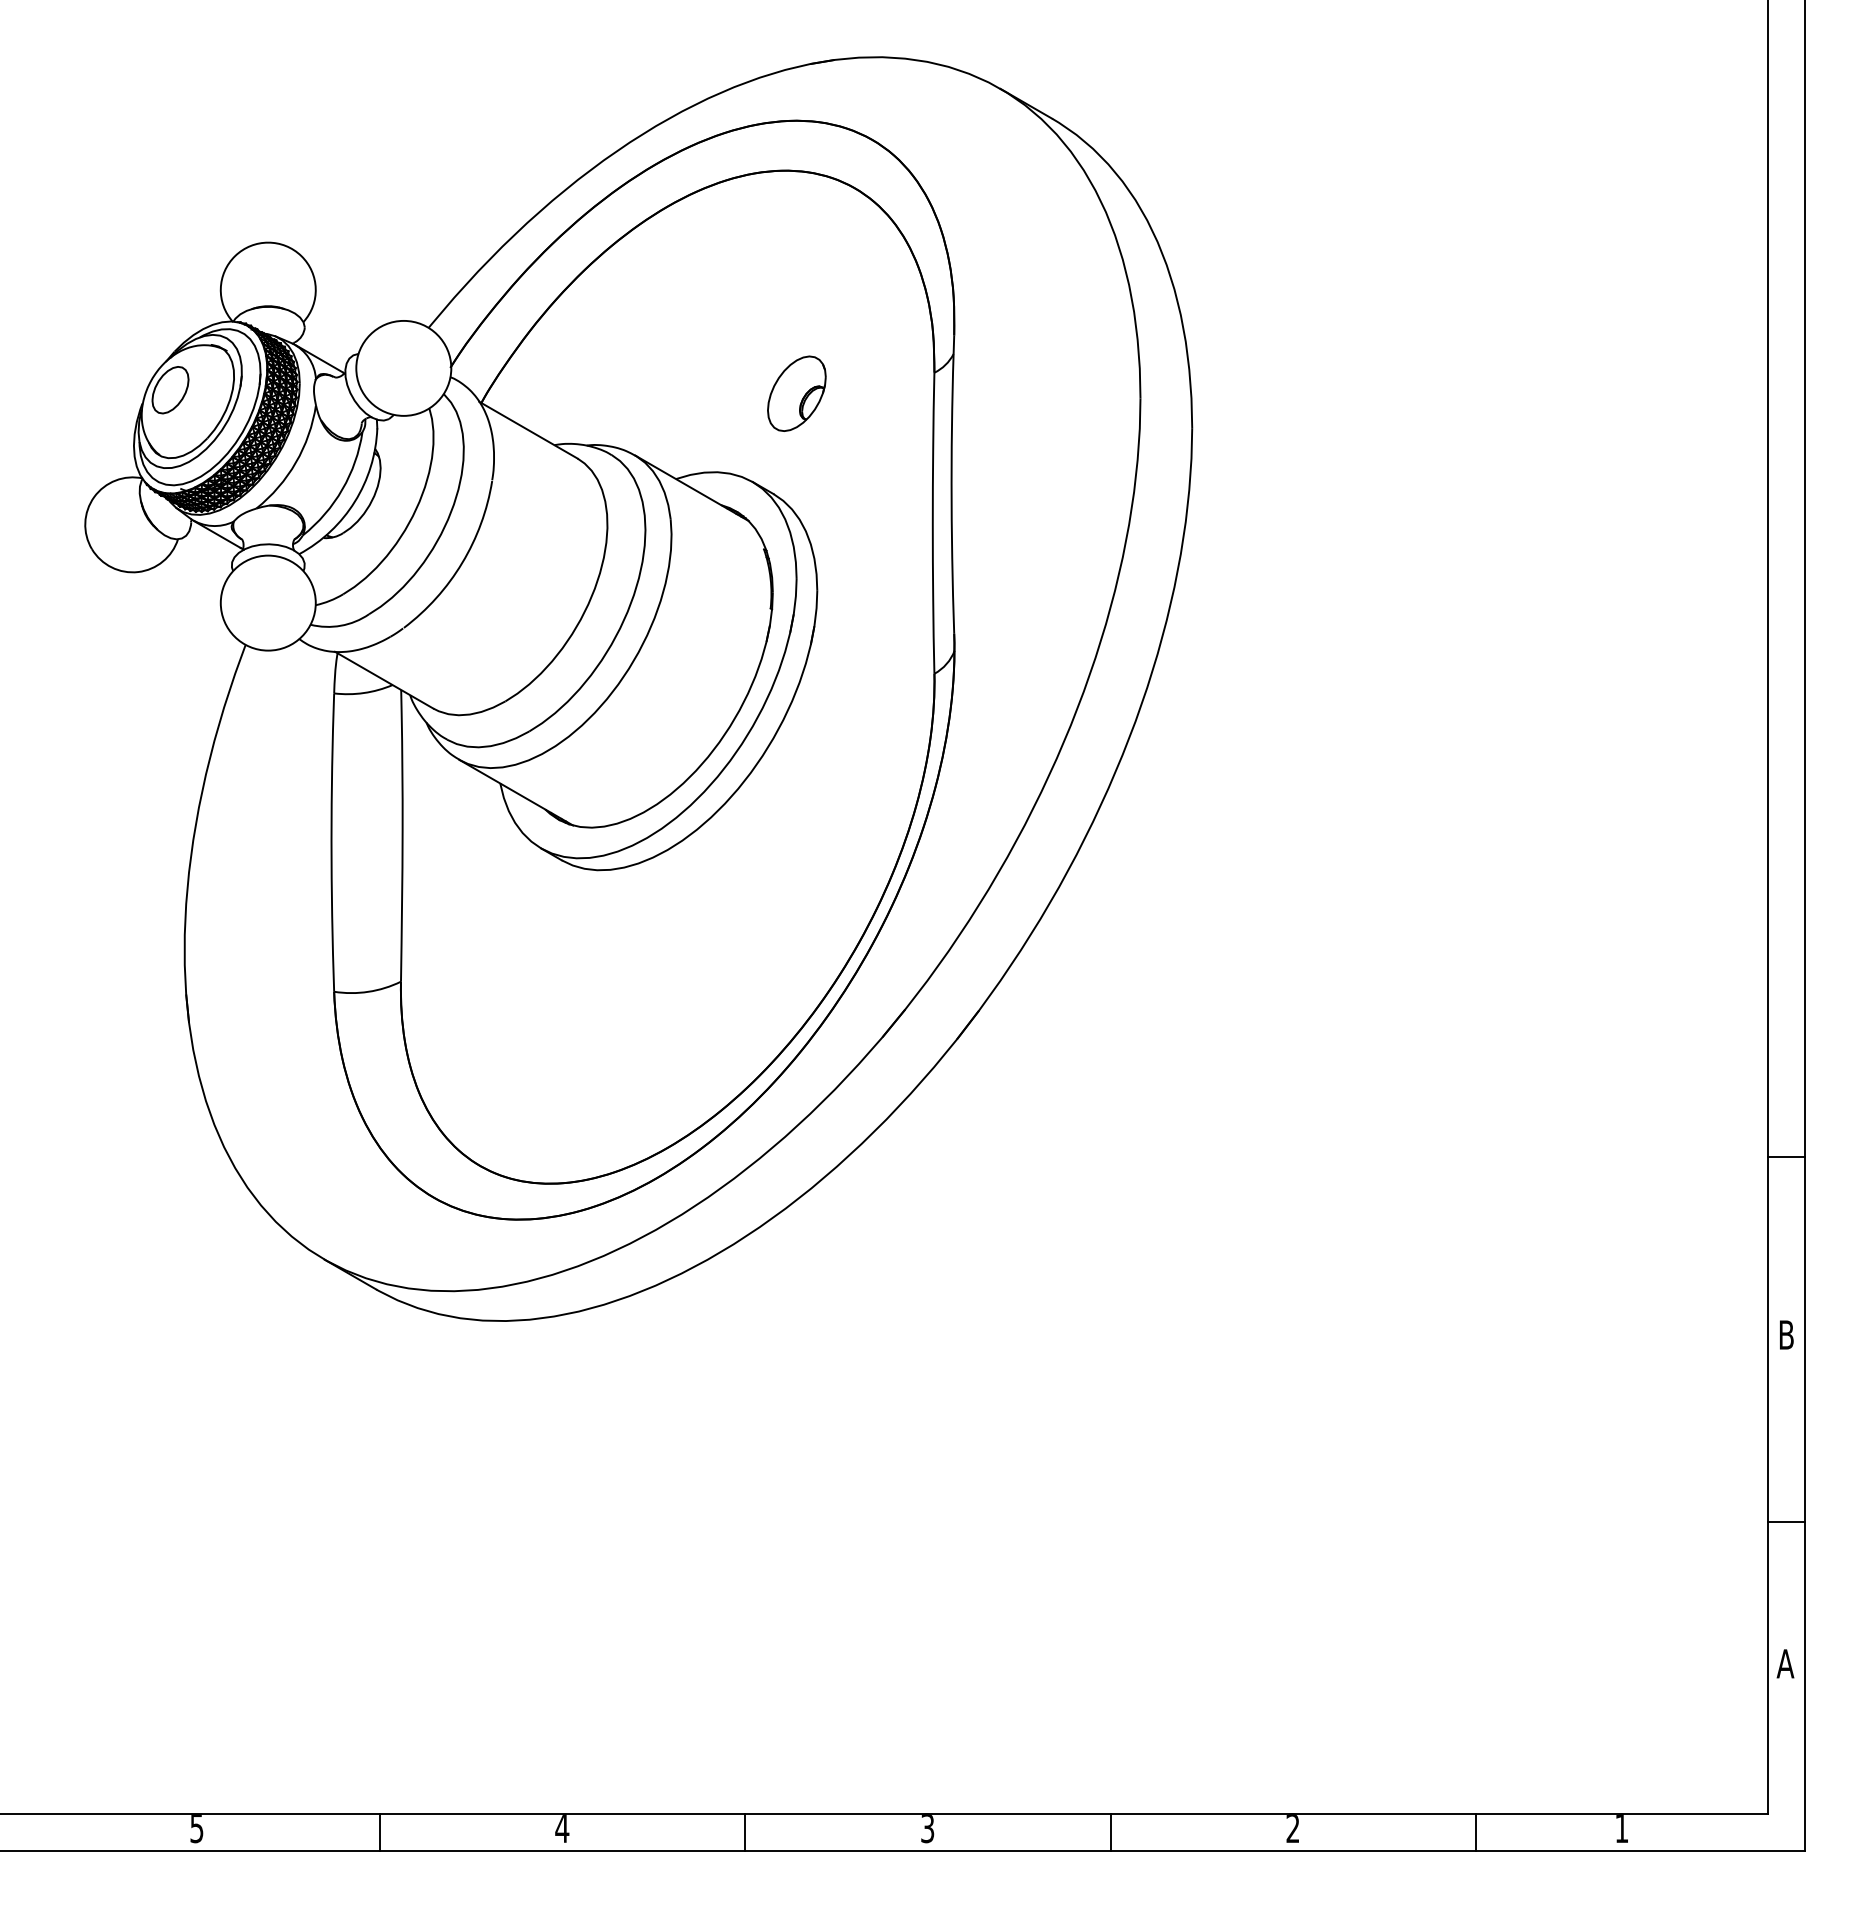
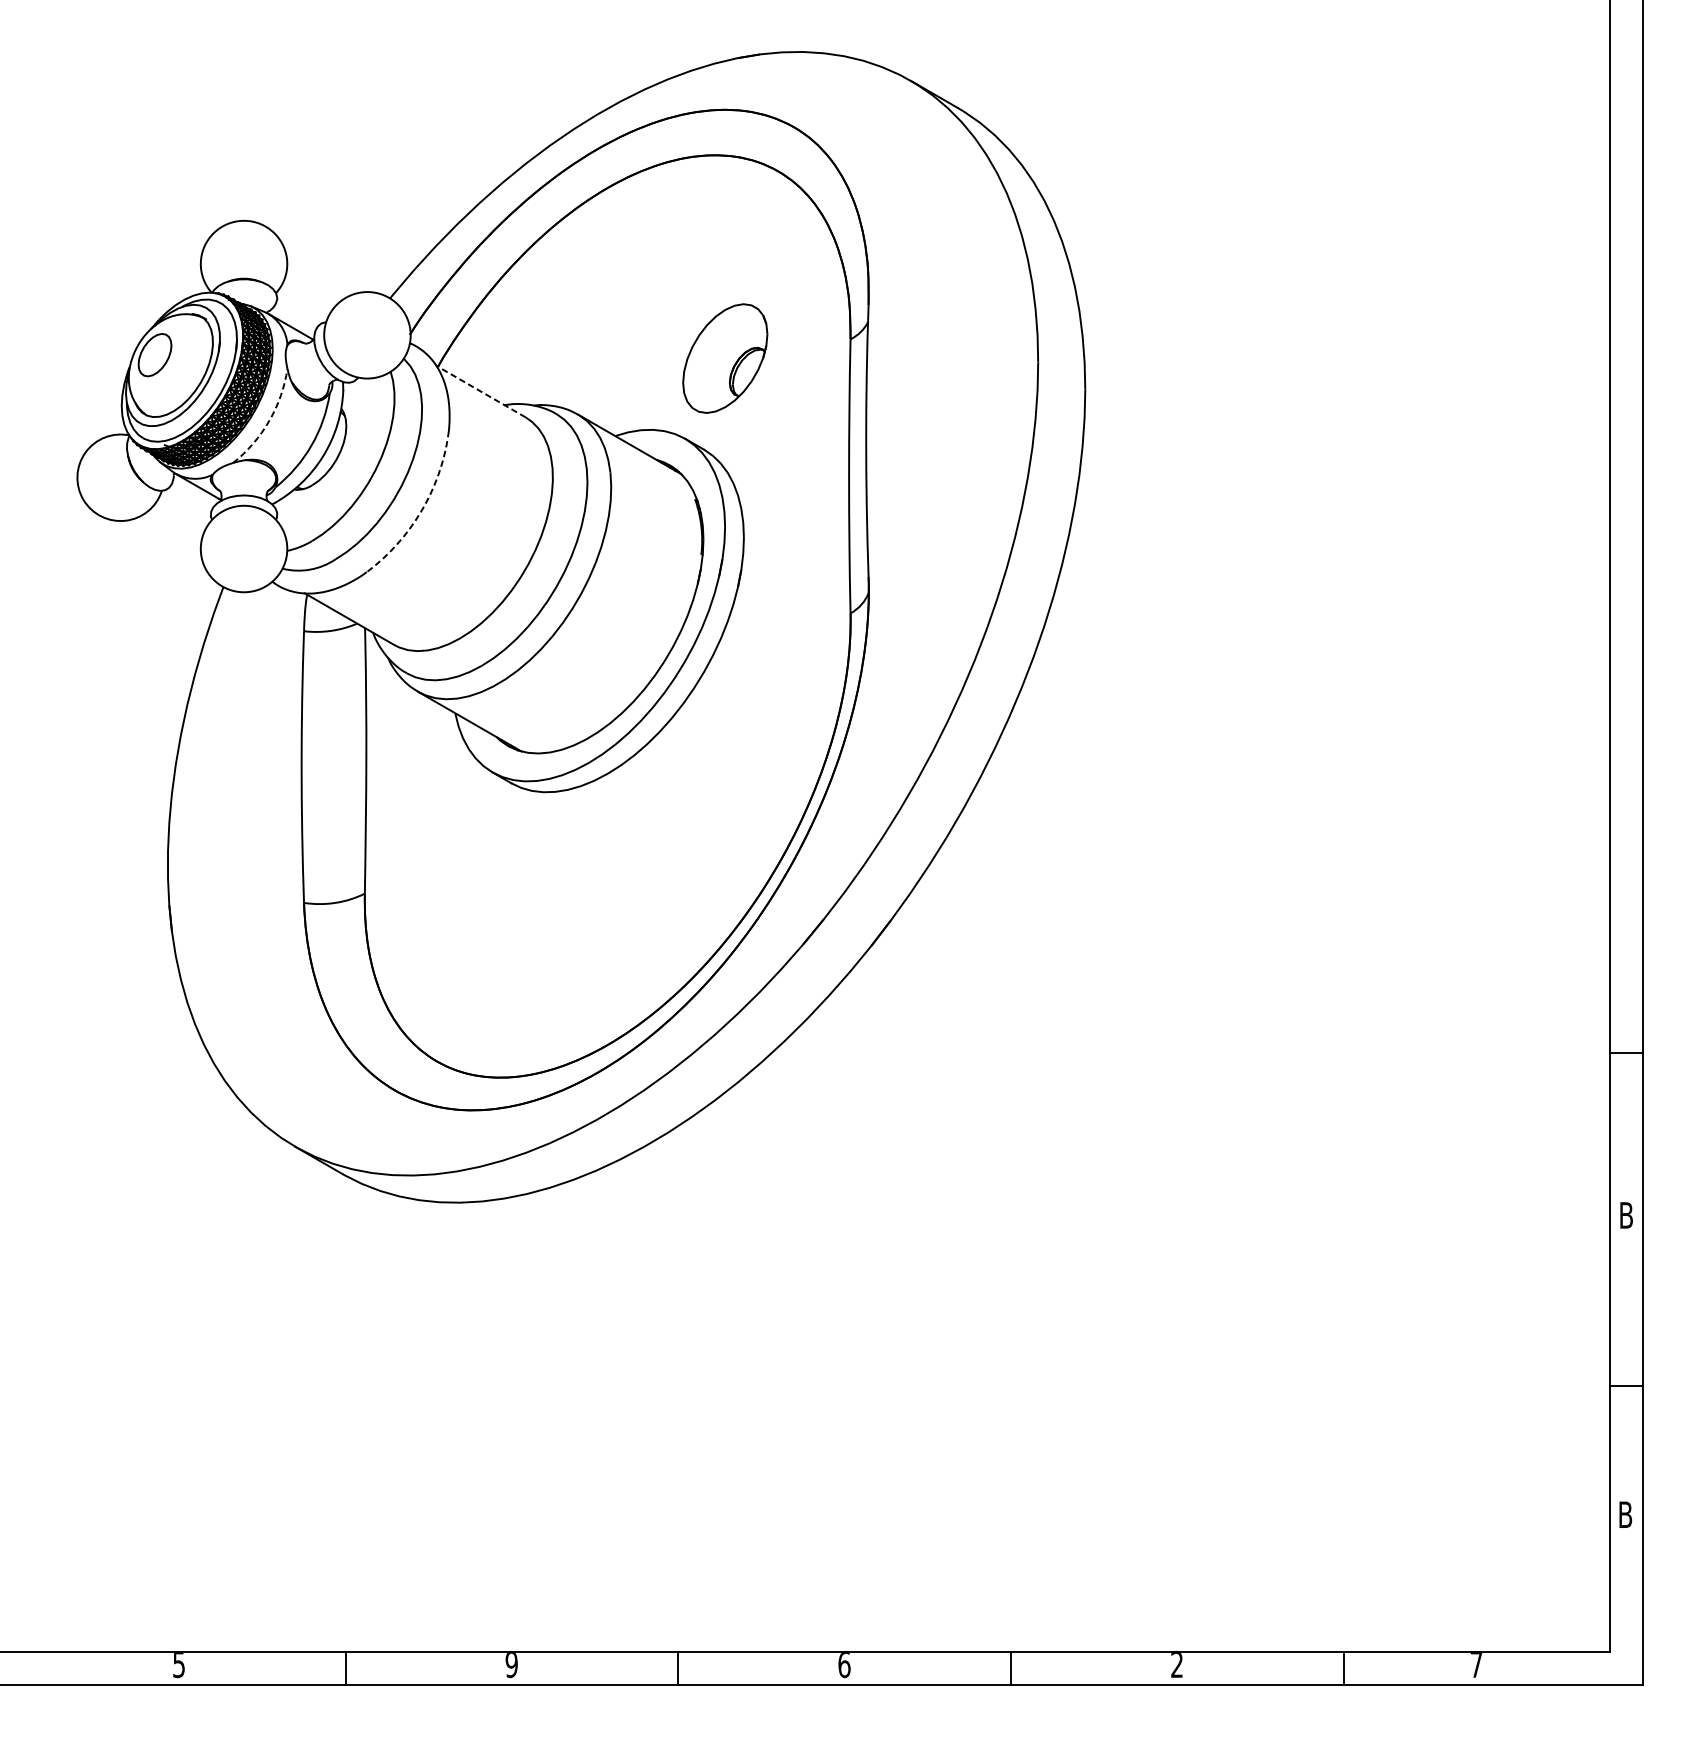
part: (796, 393) -> (724, 358), size x1.6
line: (528, 430) -> (480, 391), solid -> dashed
arc: (295, 462) -> (268, 420), solid -> dashed
arc: (462, 563) -> (420, 512), solid -> dashed
text: (1785, 1663) -> (1625, 1514), A -> B
text: (1621, 1828) -> (1476, 1664), 1 -> 7
text: (562, 1829) -> (511, 1665), 4 -> 9
text: (927, 1829) -> (844, 1665), 3 -> 6

